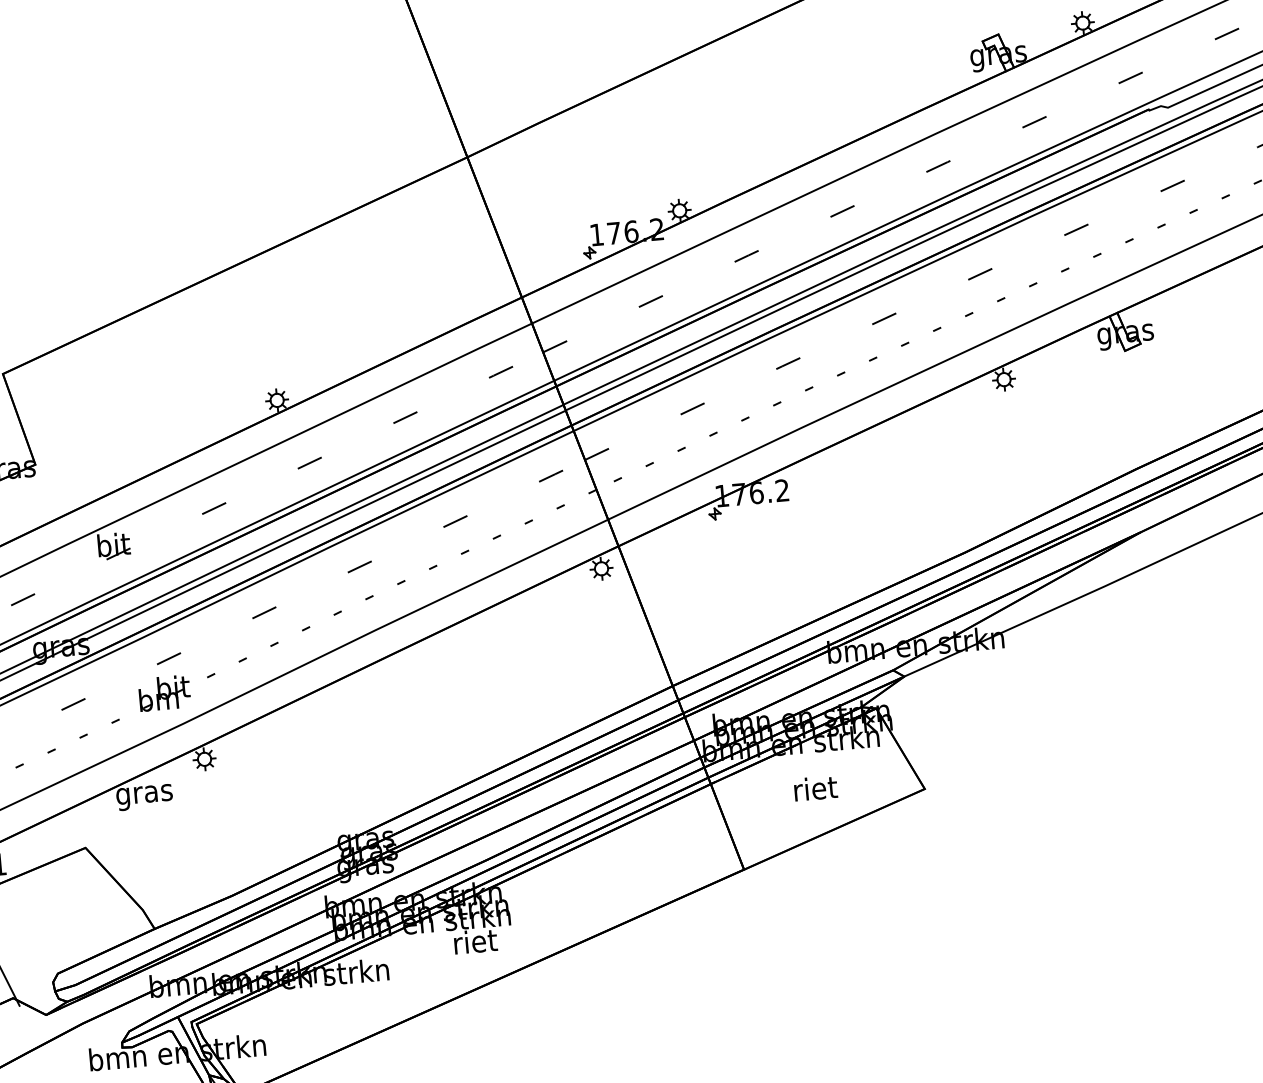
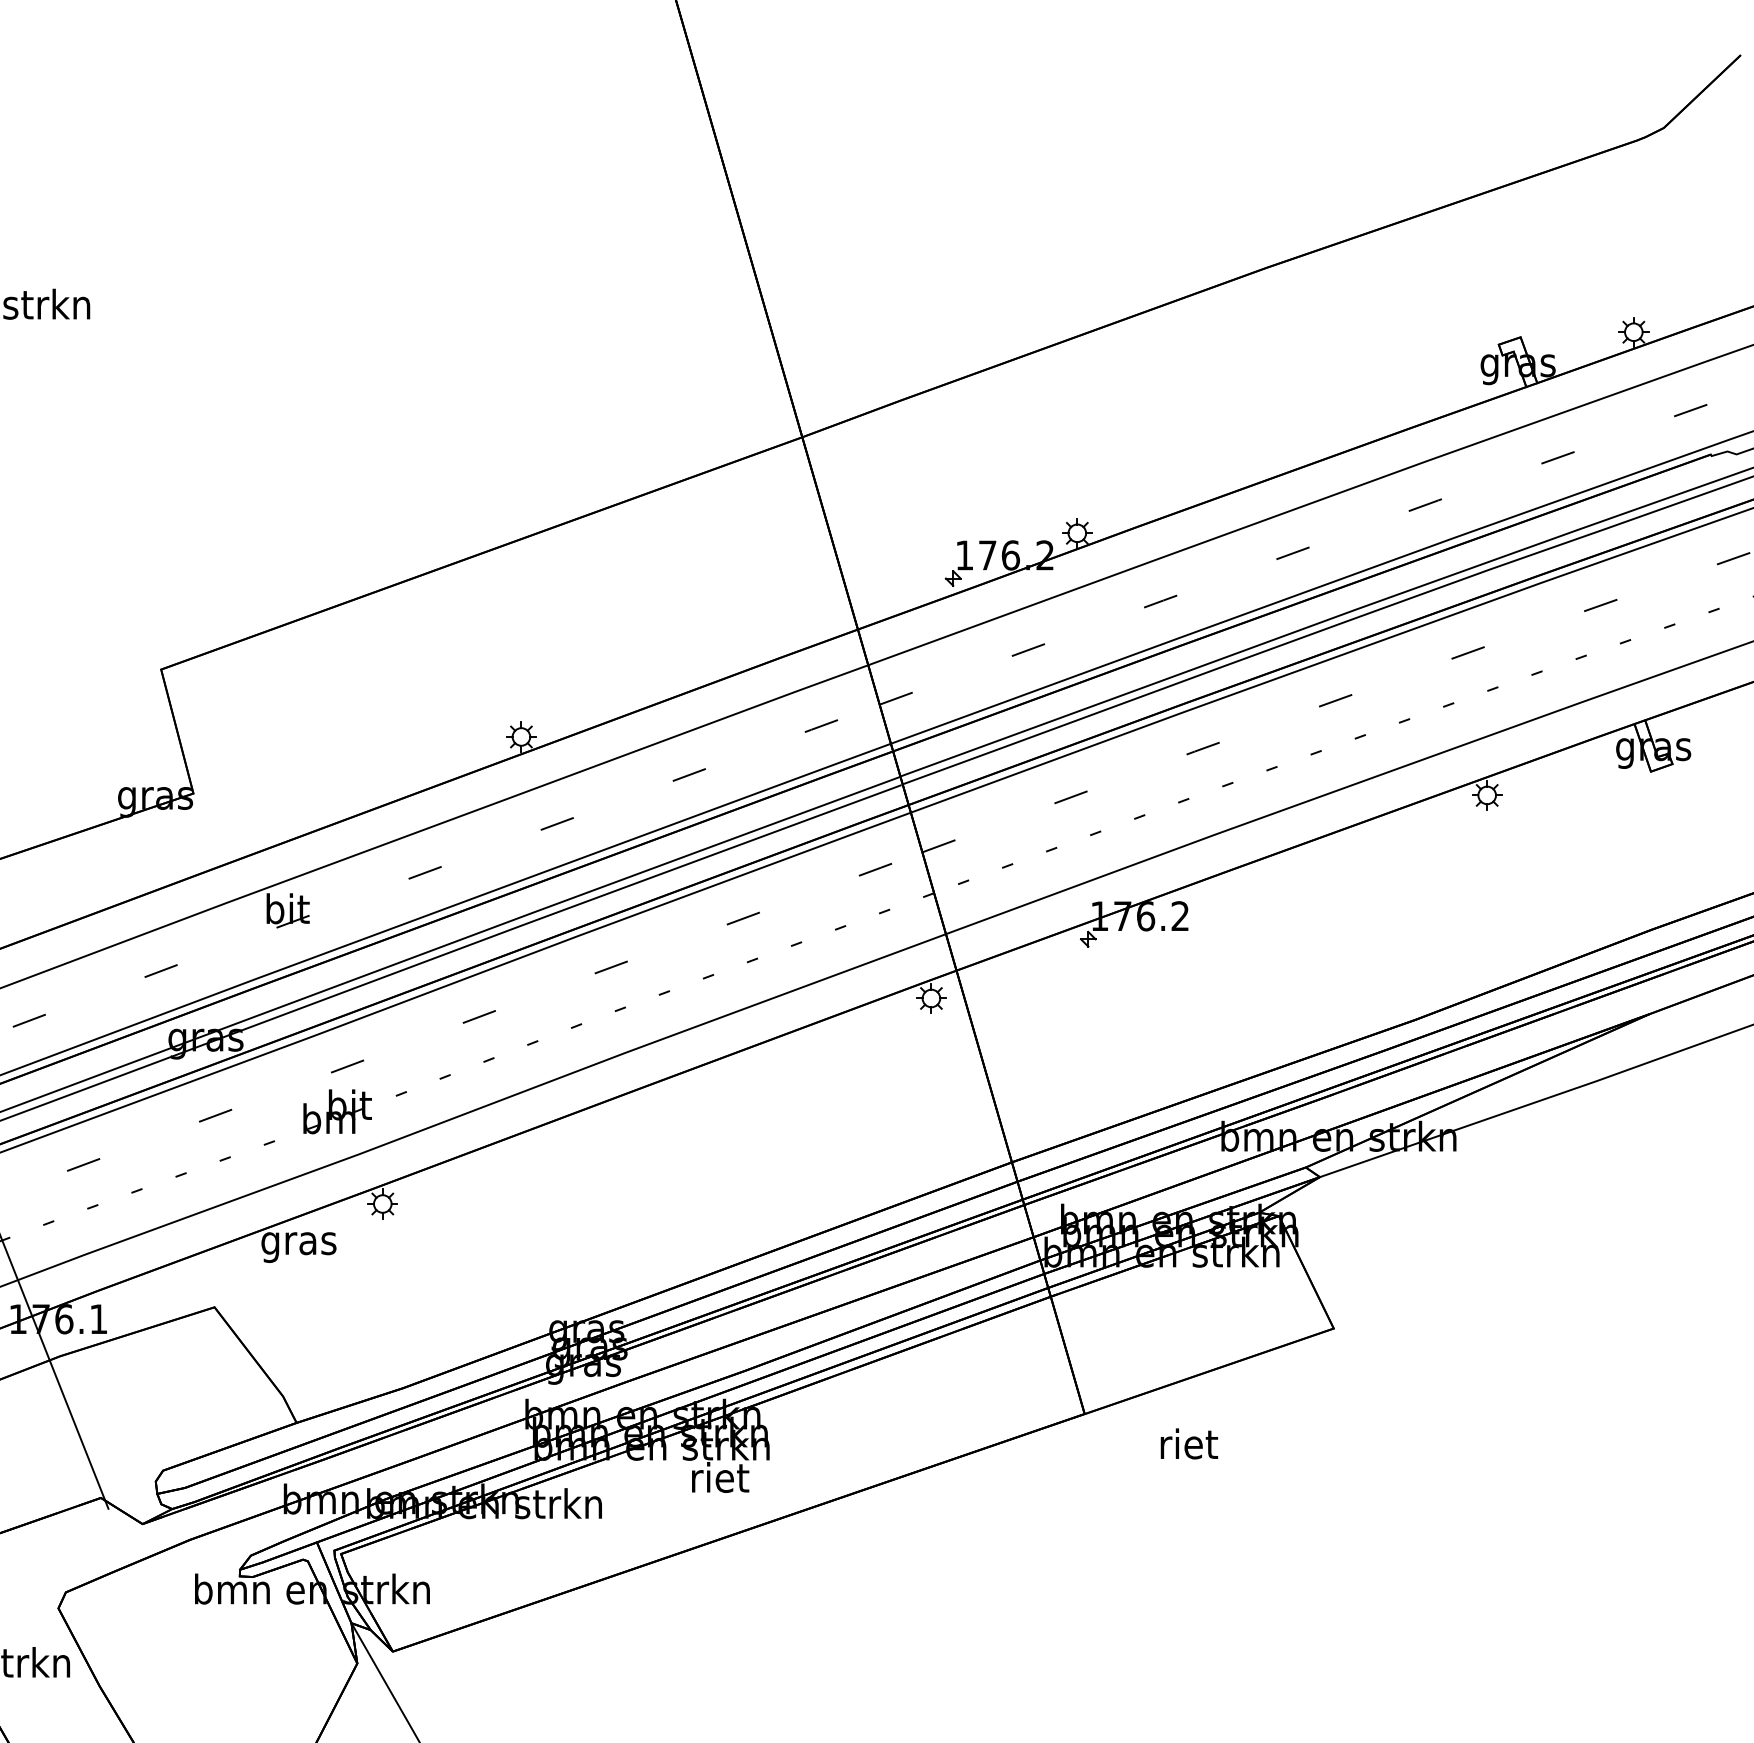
text: (815, 788) -> (1189, 1443), moved

